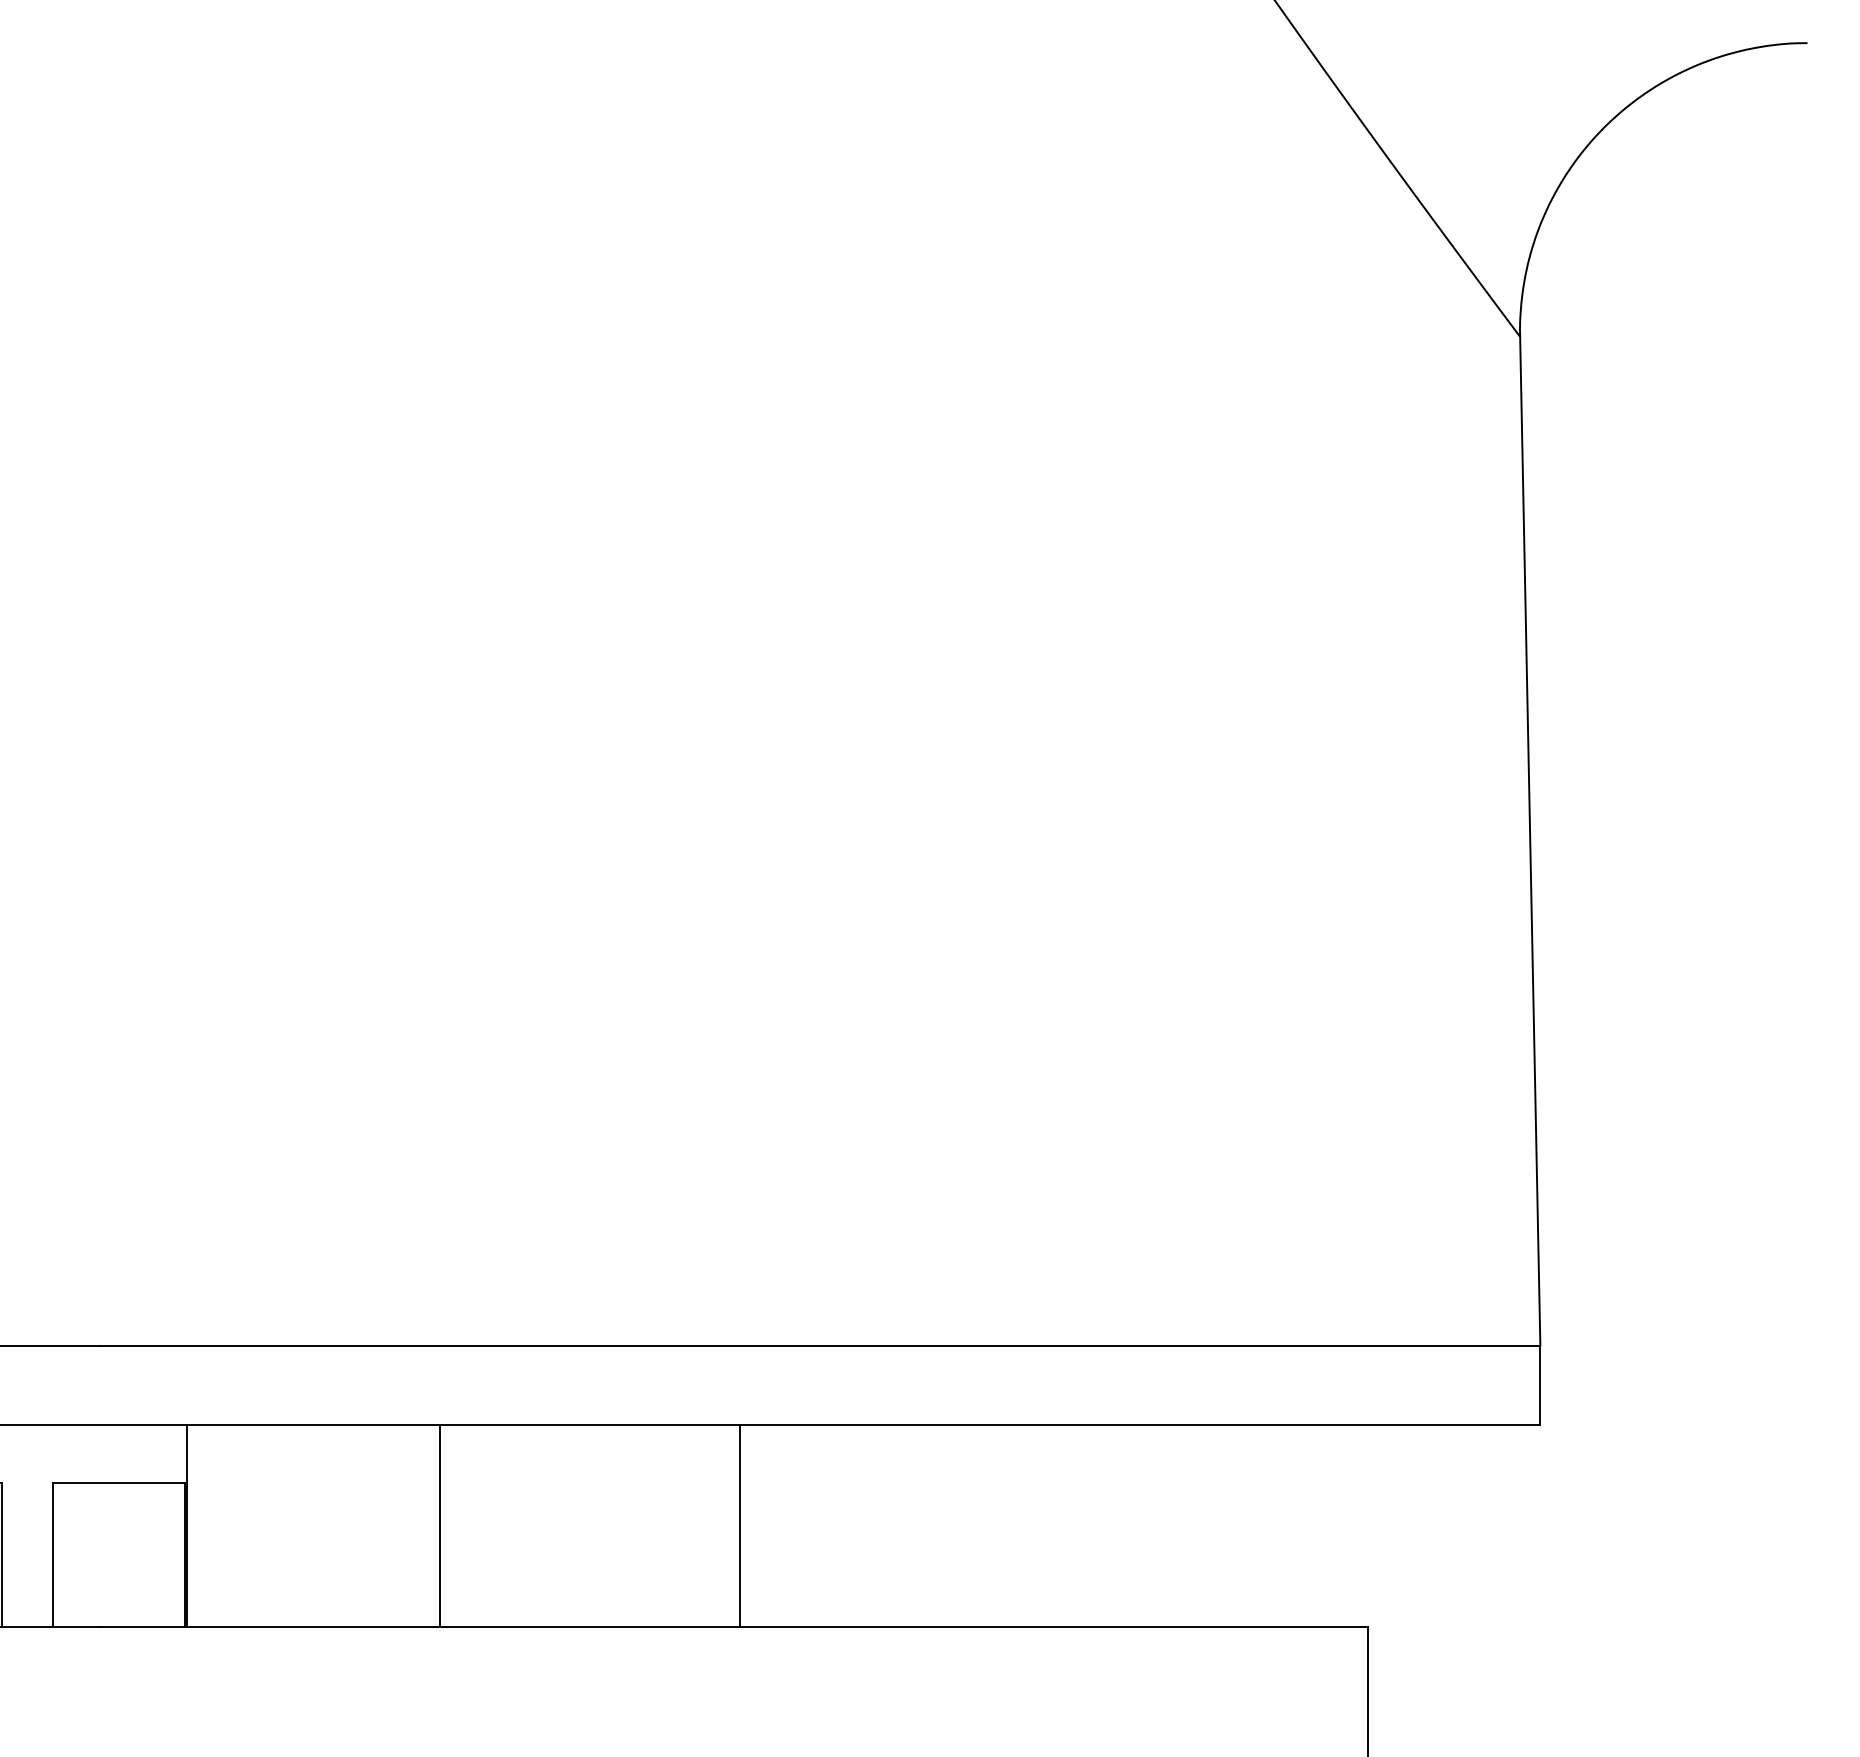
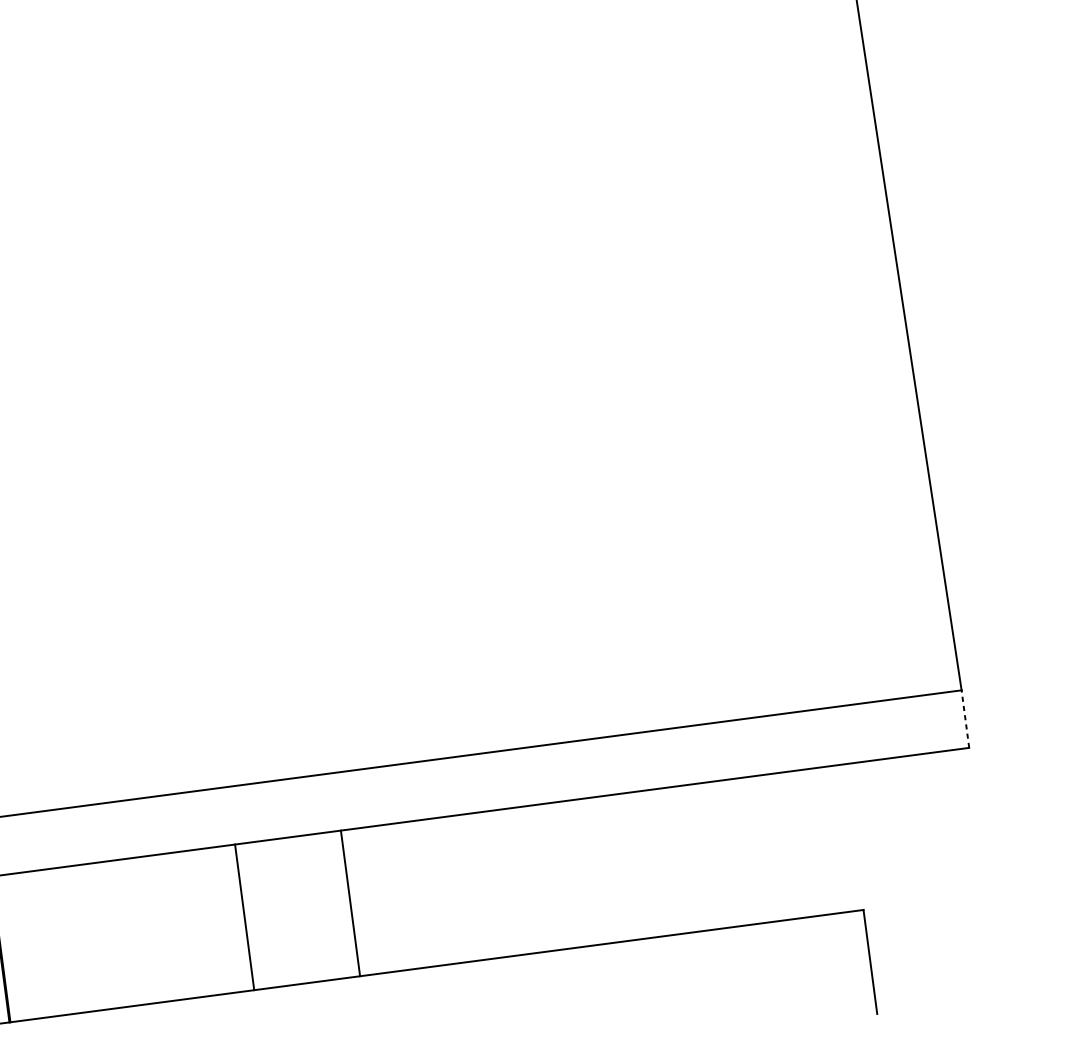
line: (1540, 1385) -> (965, 719), solid -> dashed
line: (440, 1525) -> (244, 916), moved
line: (739, 1525) -> (350, 902), moved

